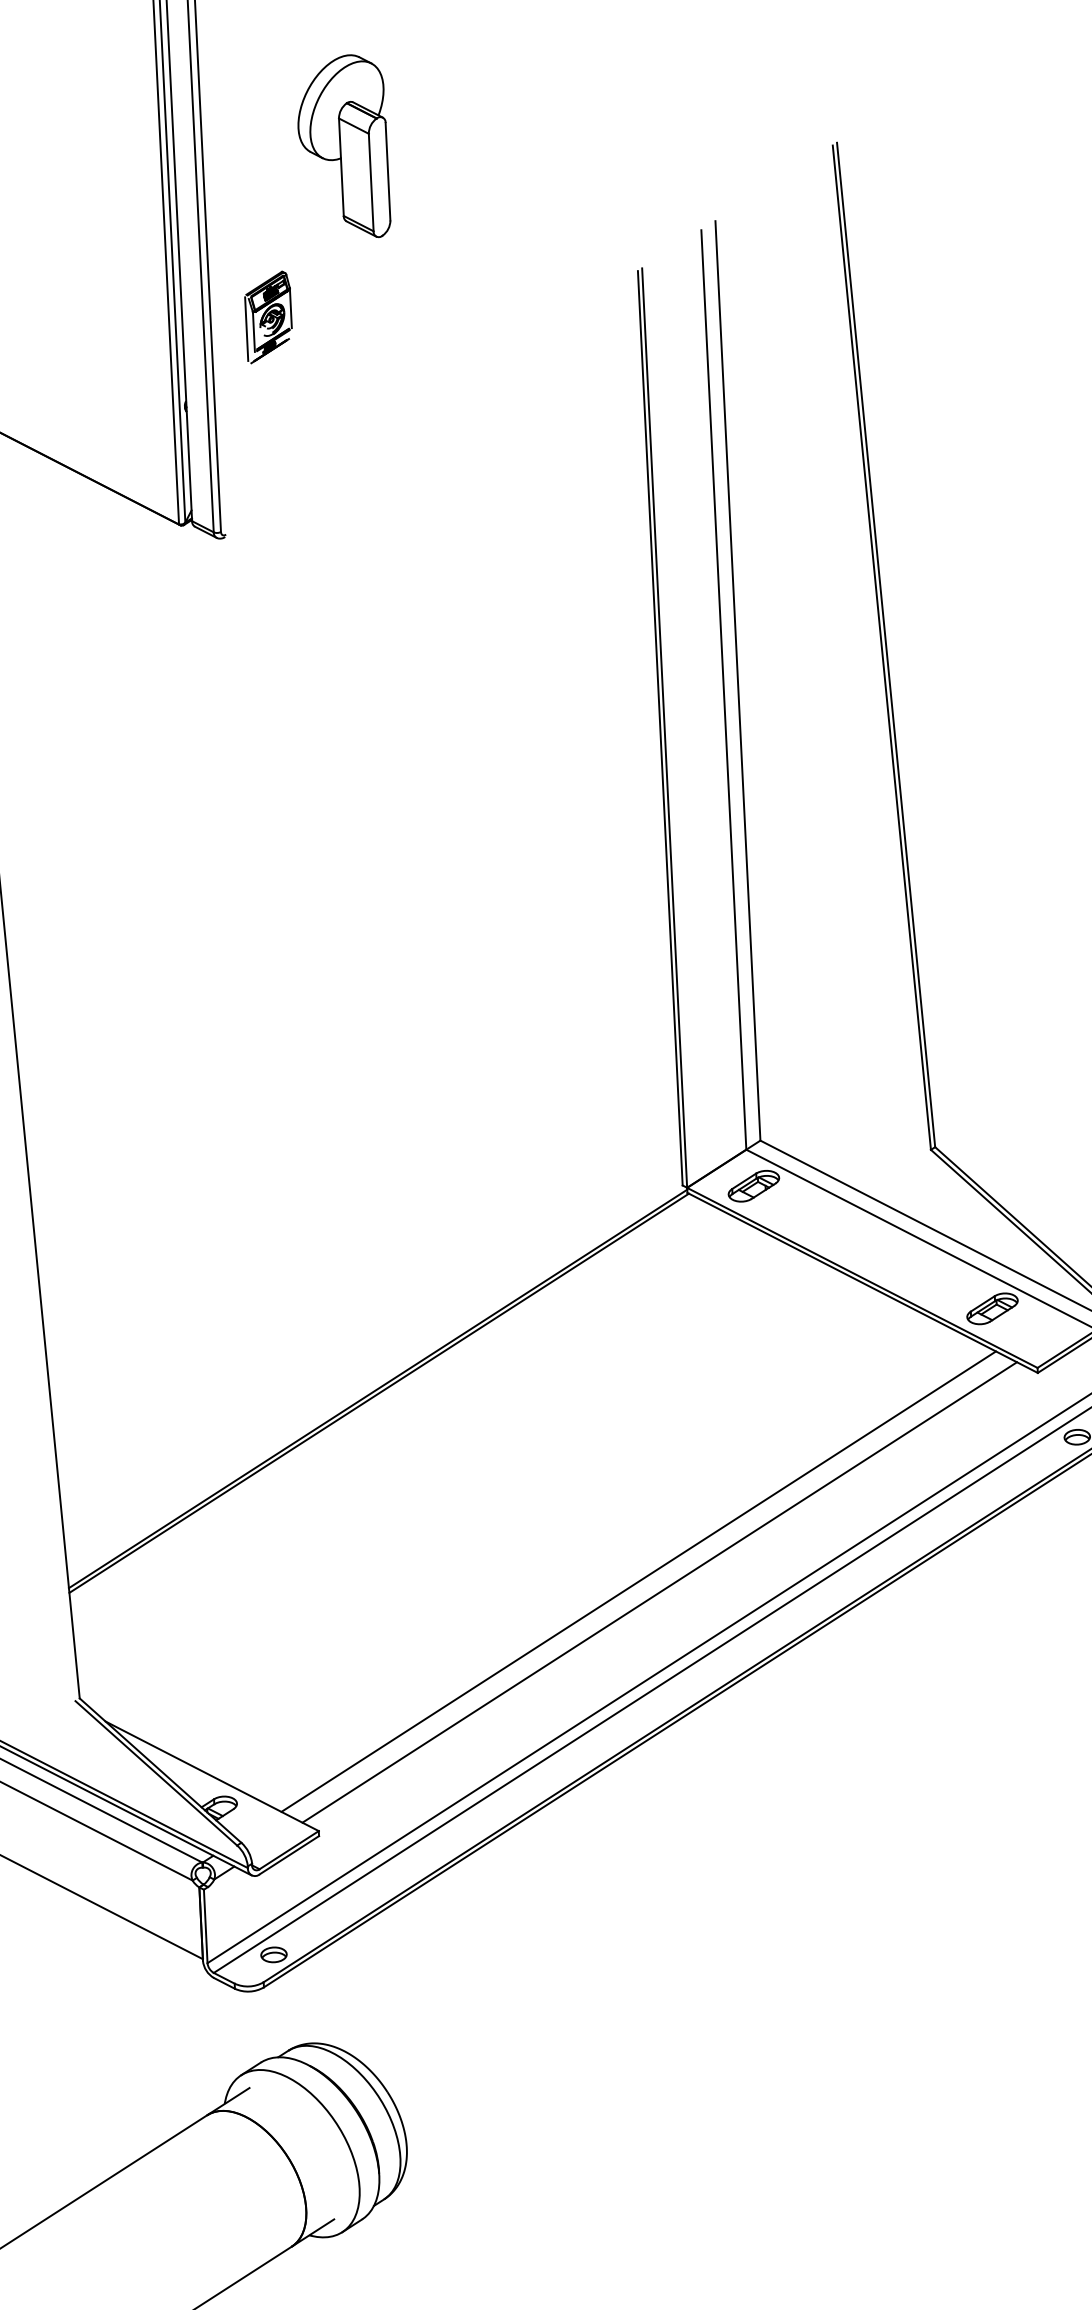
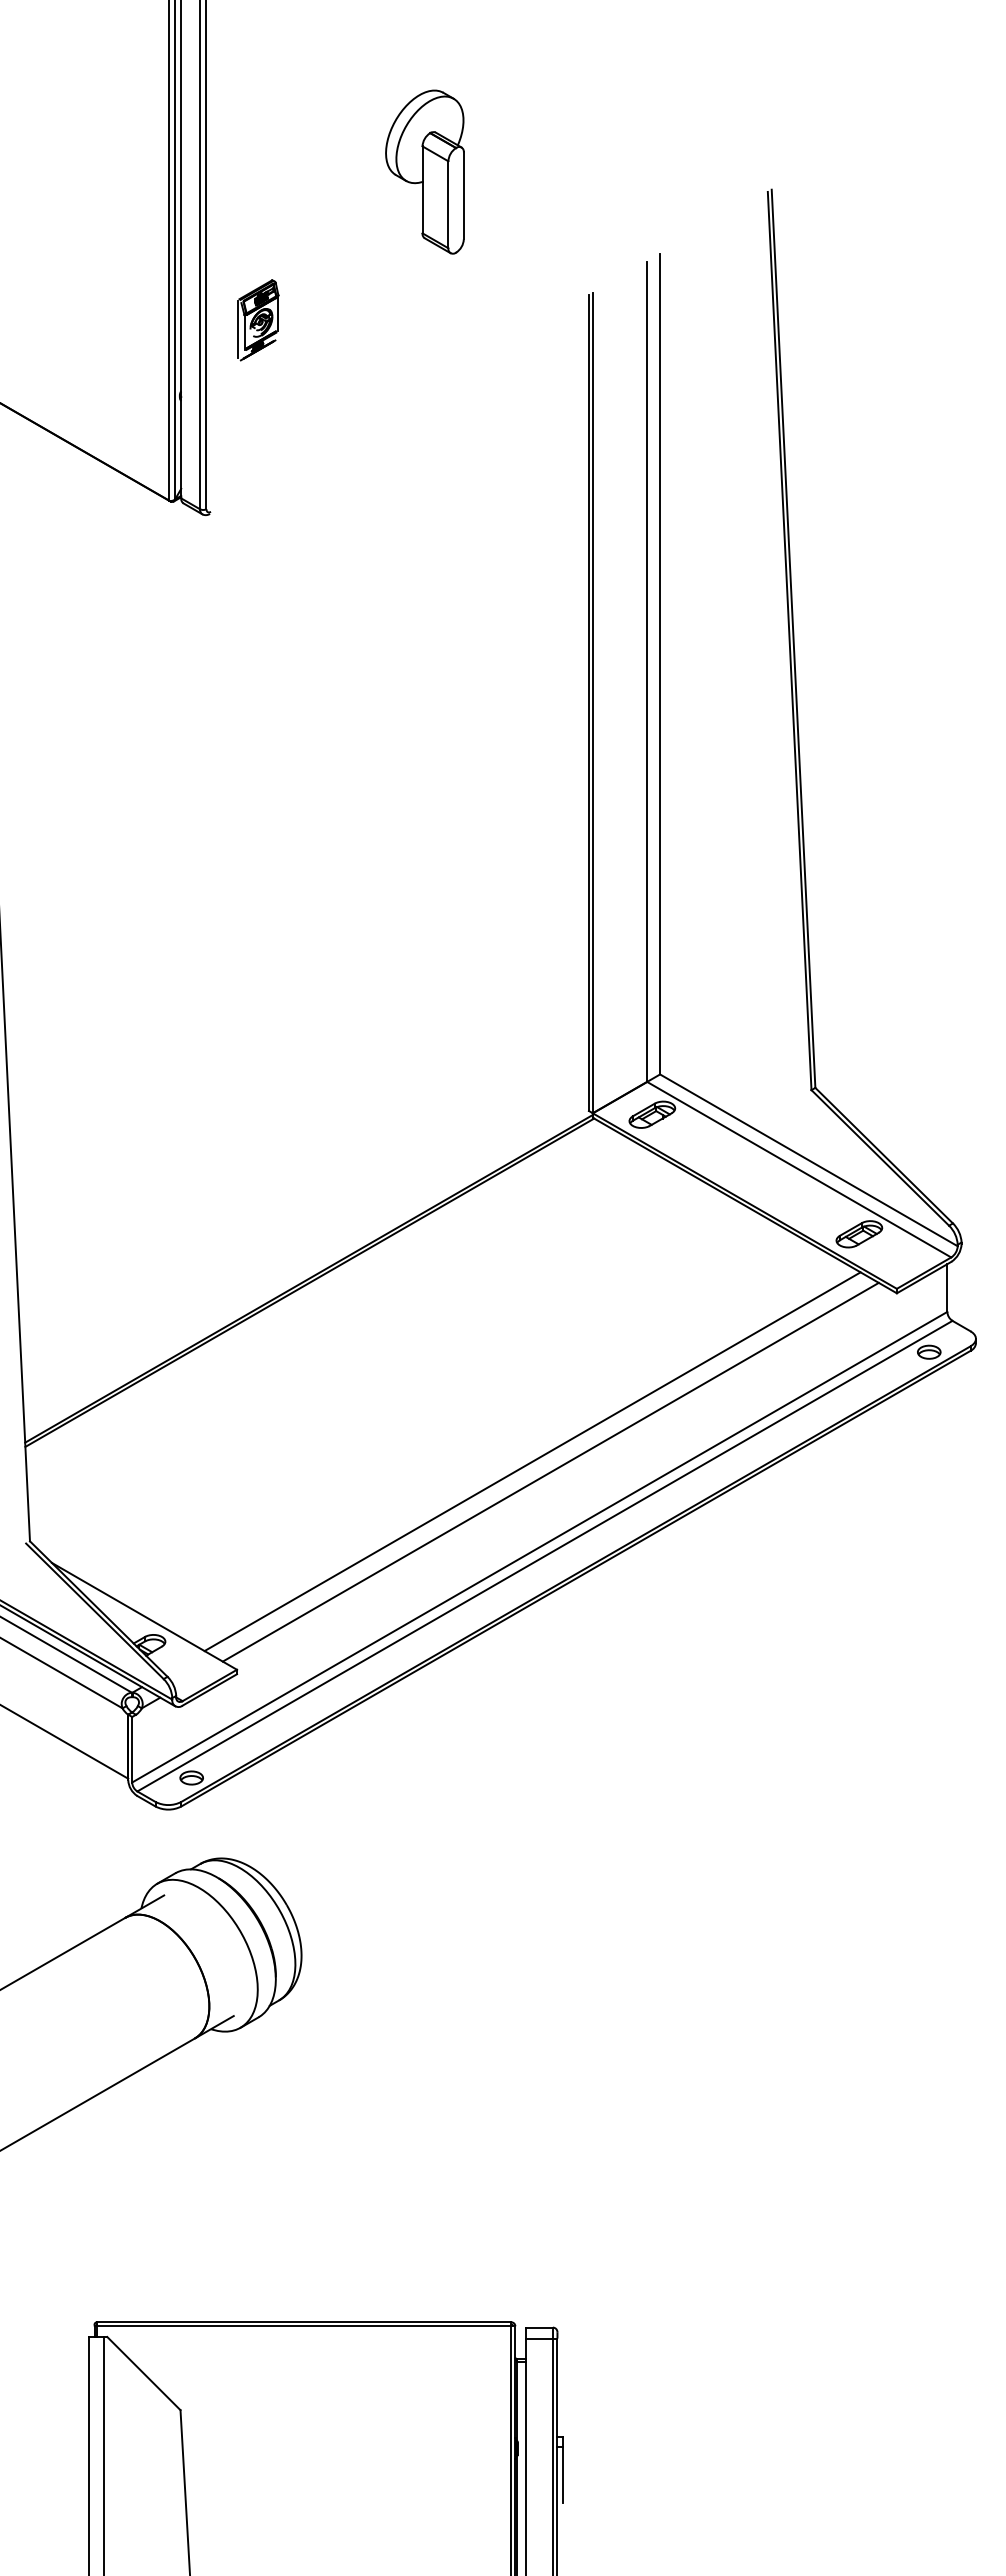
part: (342, 146) -> (424, 171), moved

